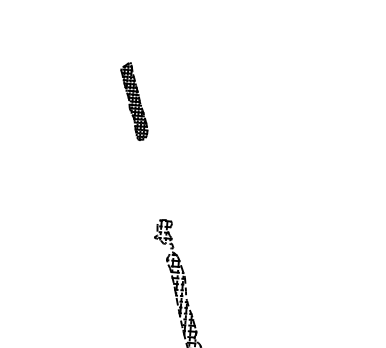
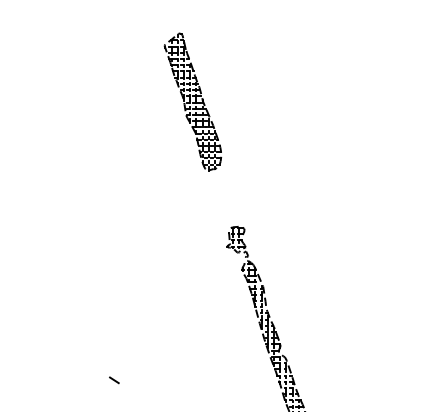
part: (133, 100) -> (192, 101), size x1.67

